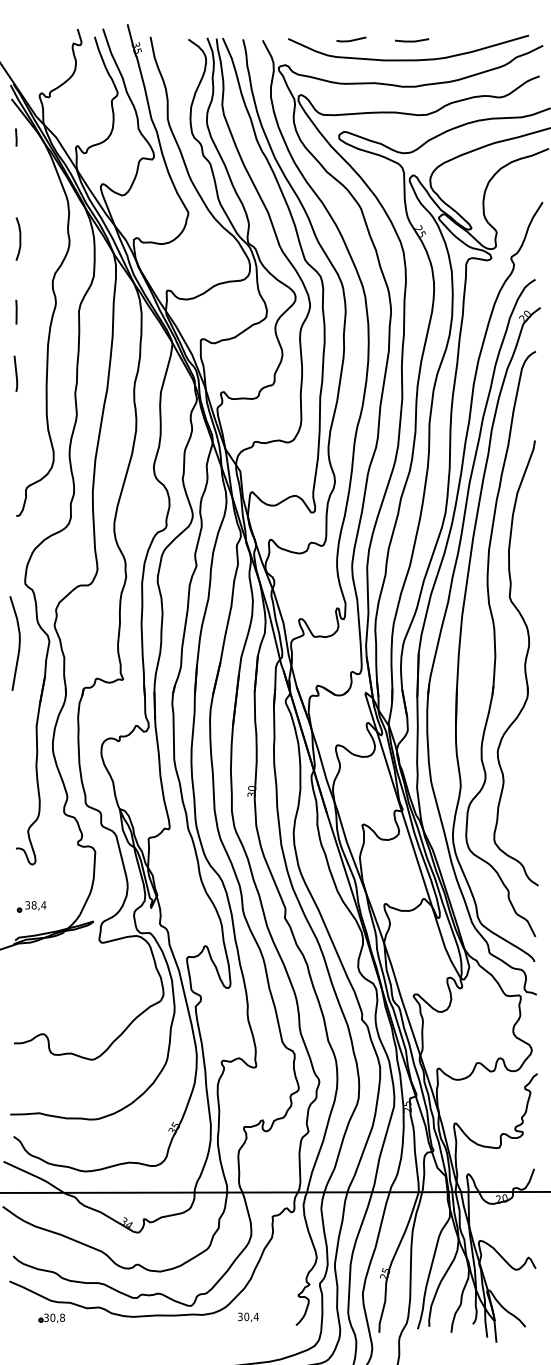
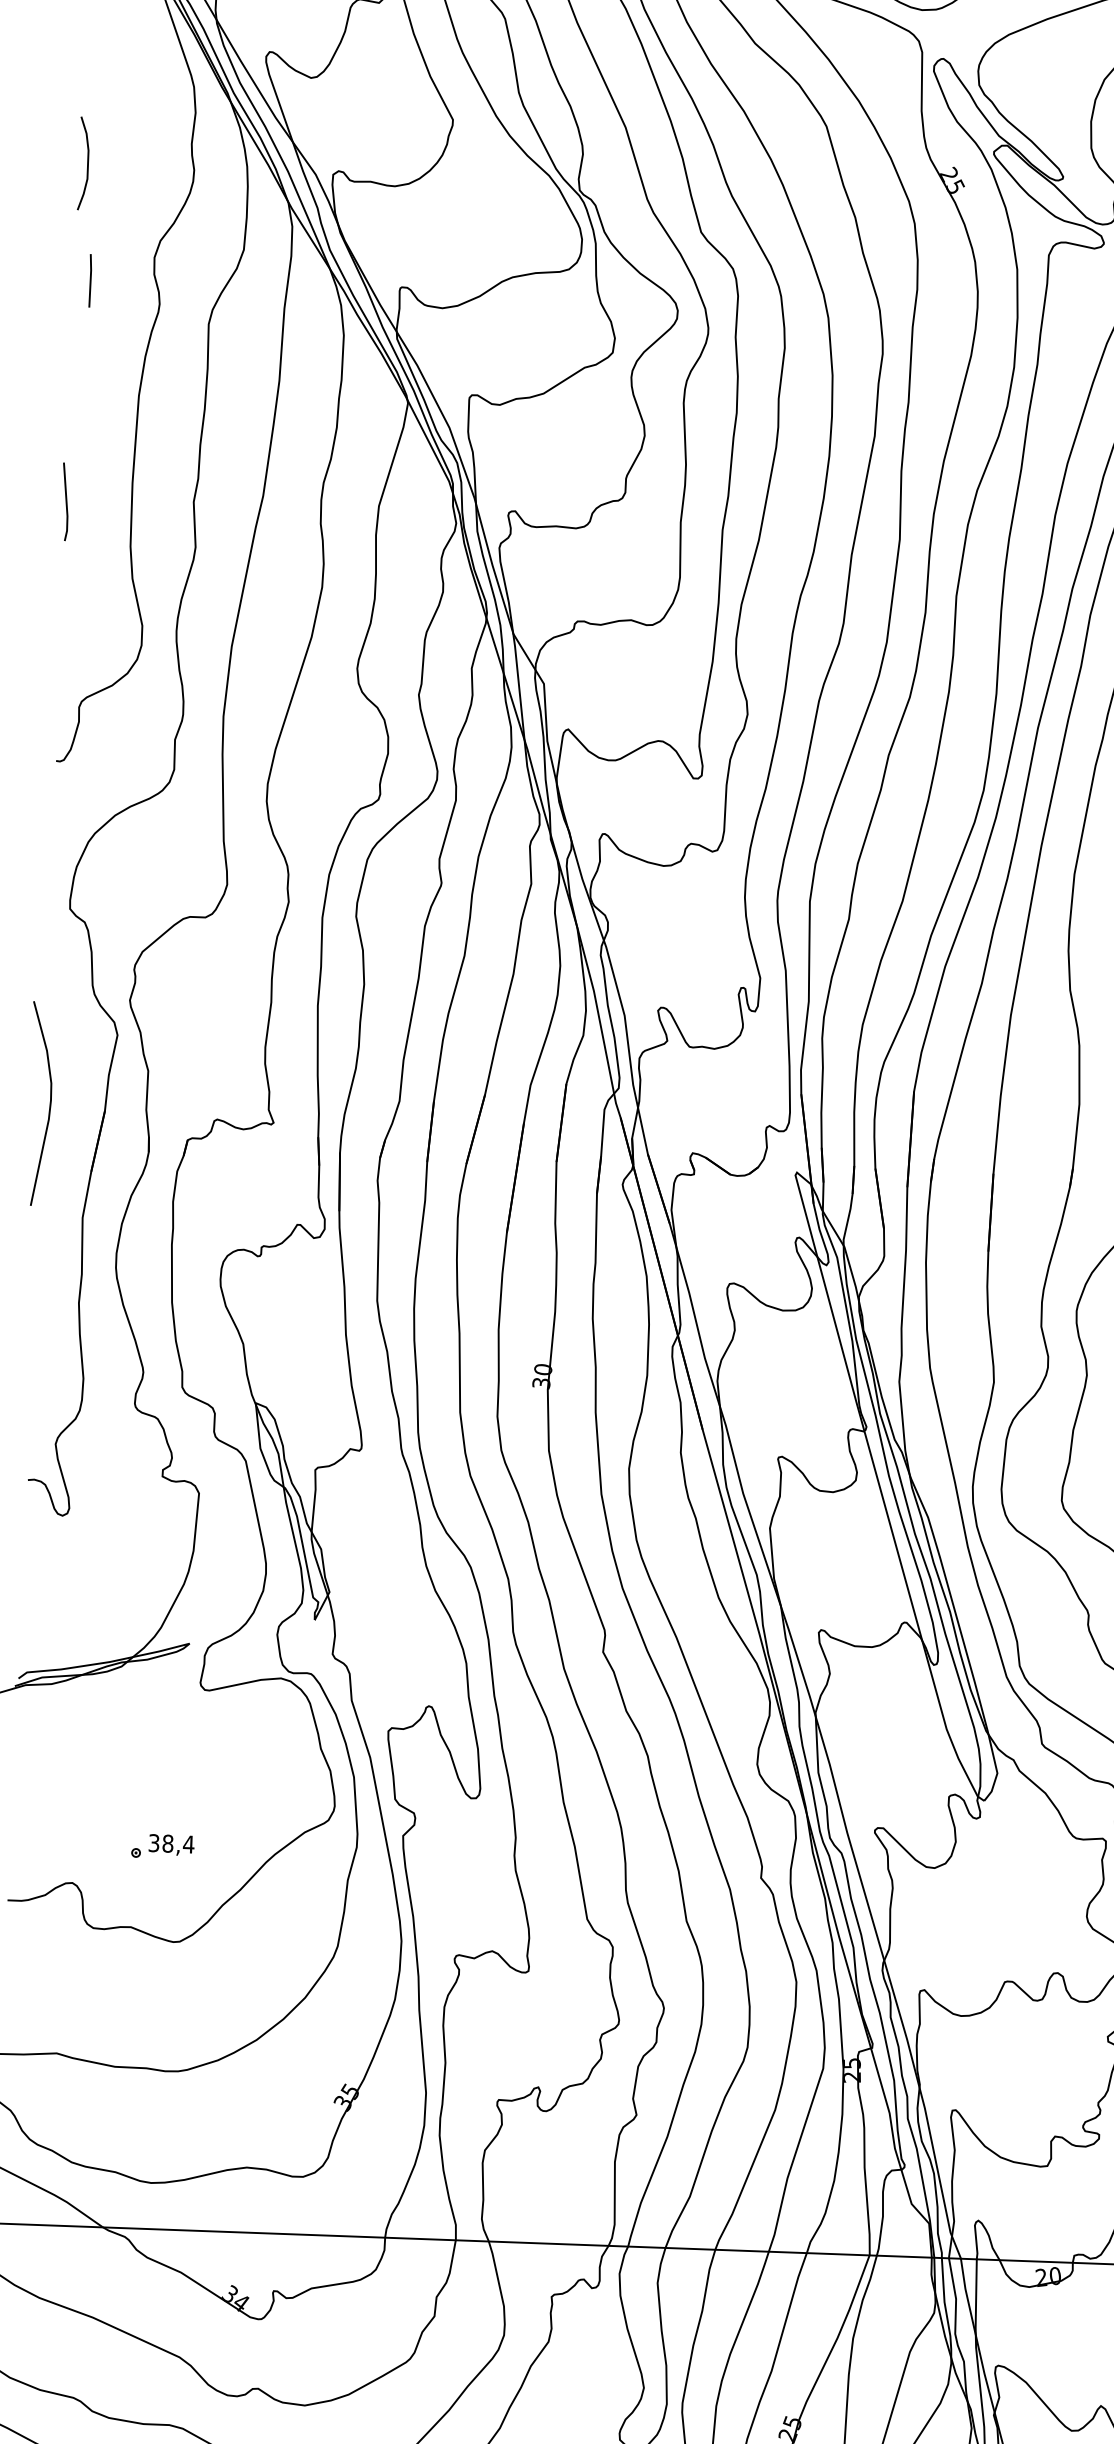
line: (16, 311) -> (90, 279), moved
line: (15, 373) -> (64, 501), moved
curve: (18, 643) -> (47, 1103), moved
part: (31, 906) -> (162, 1846), moved

